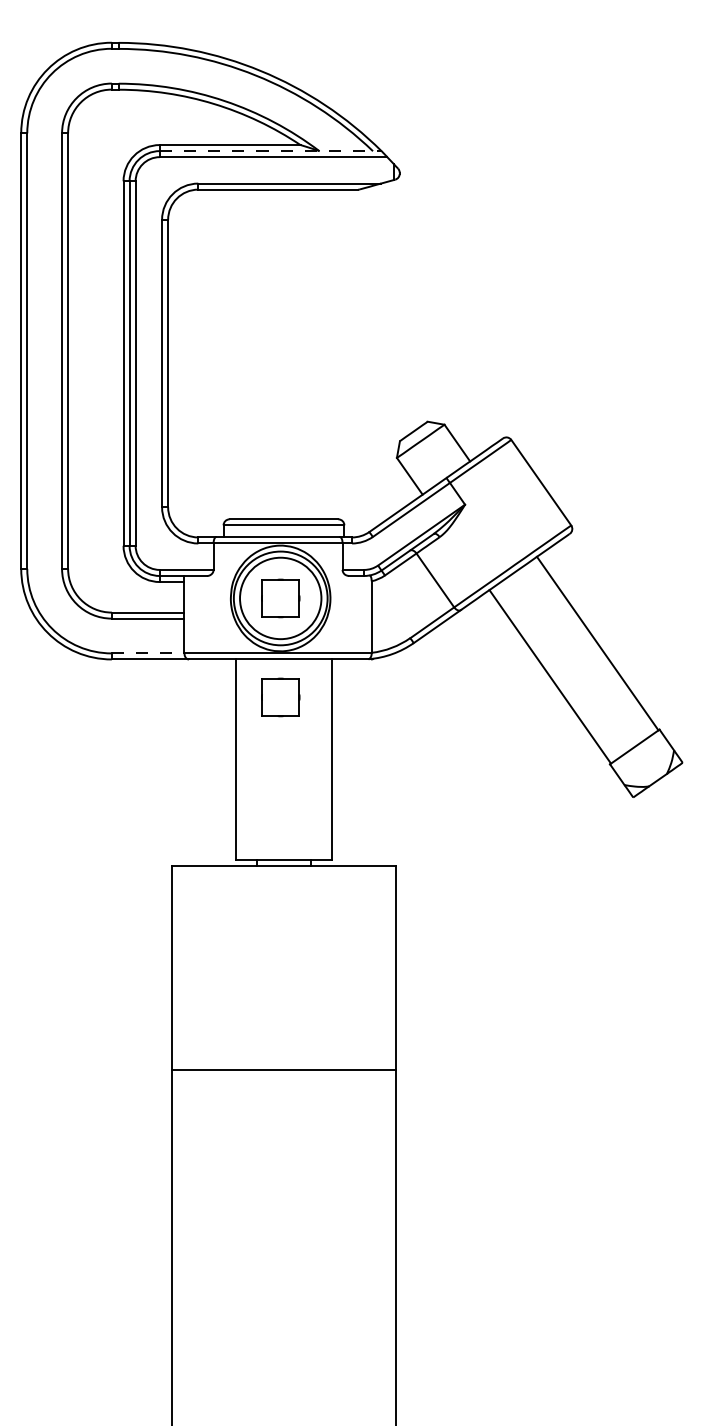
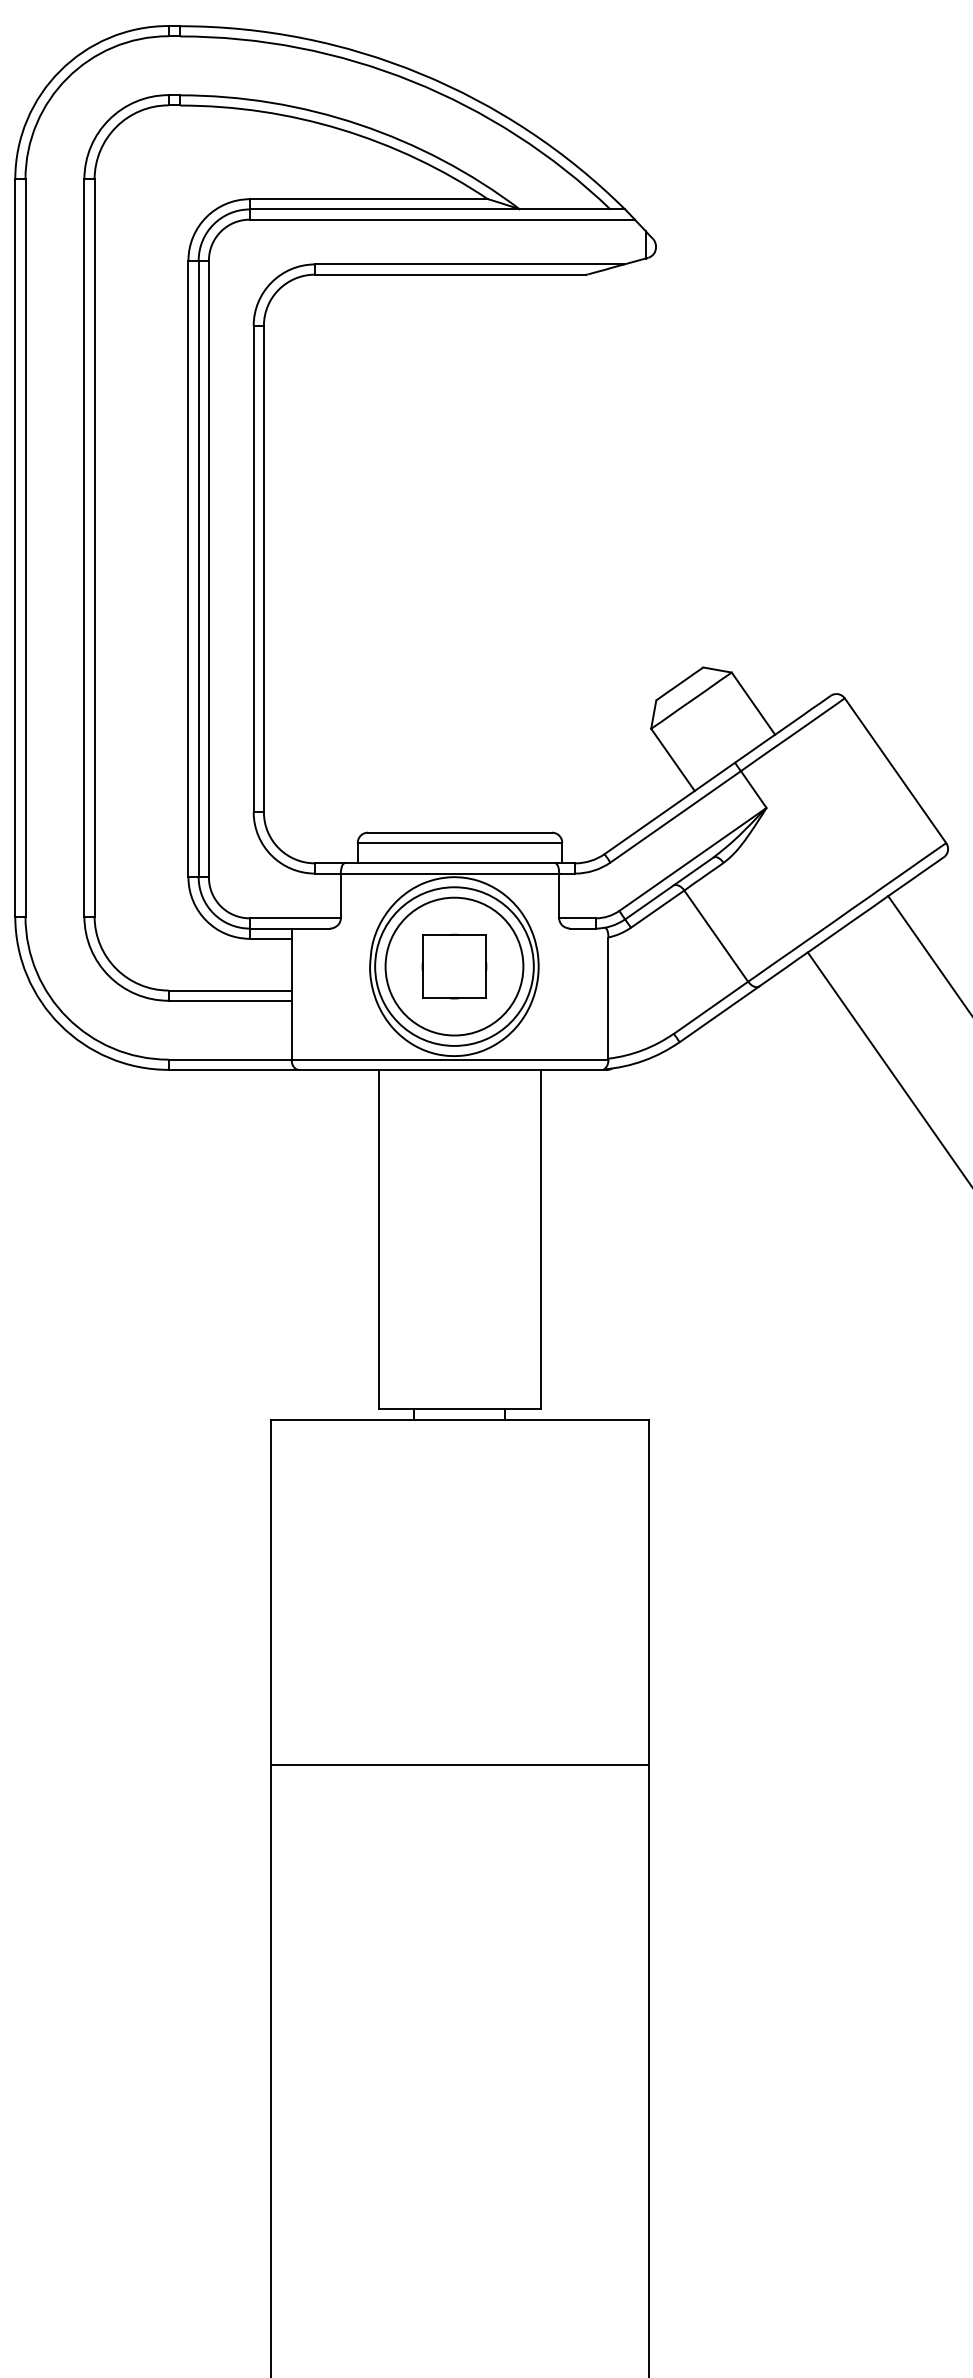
line: (270, 151) -> (437, 210), dashed -> solid
line: (148, 653) -> (230, 1059), dashed -> solid
part: (280, 697) -> (454, 1134), removed

